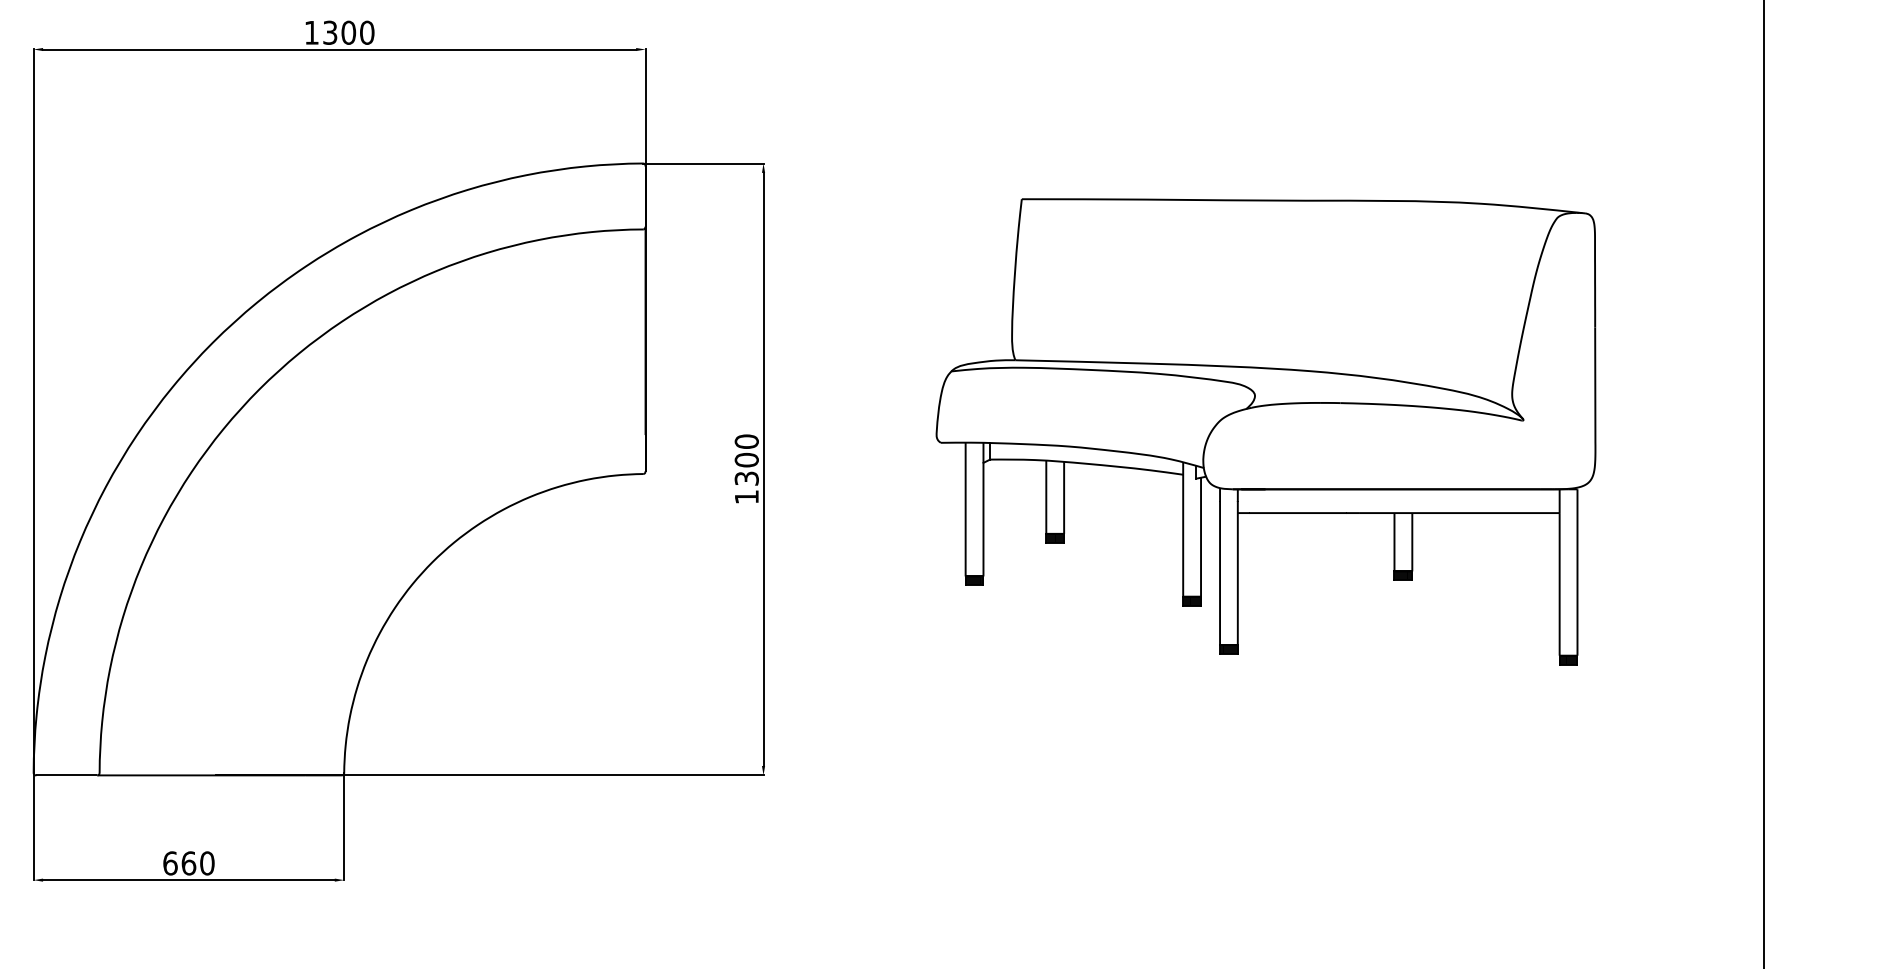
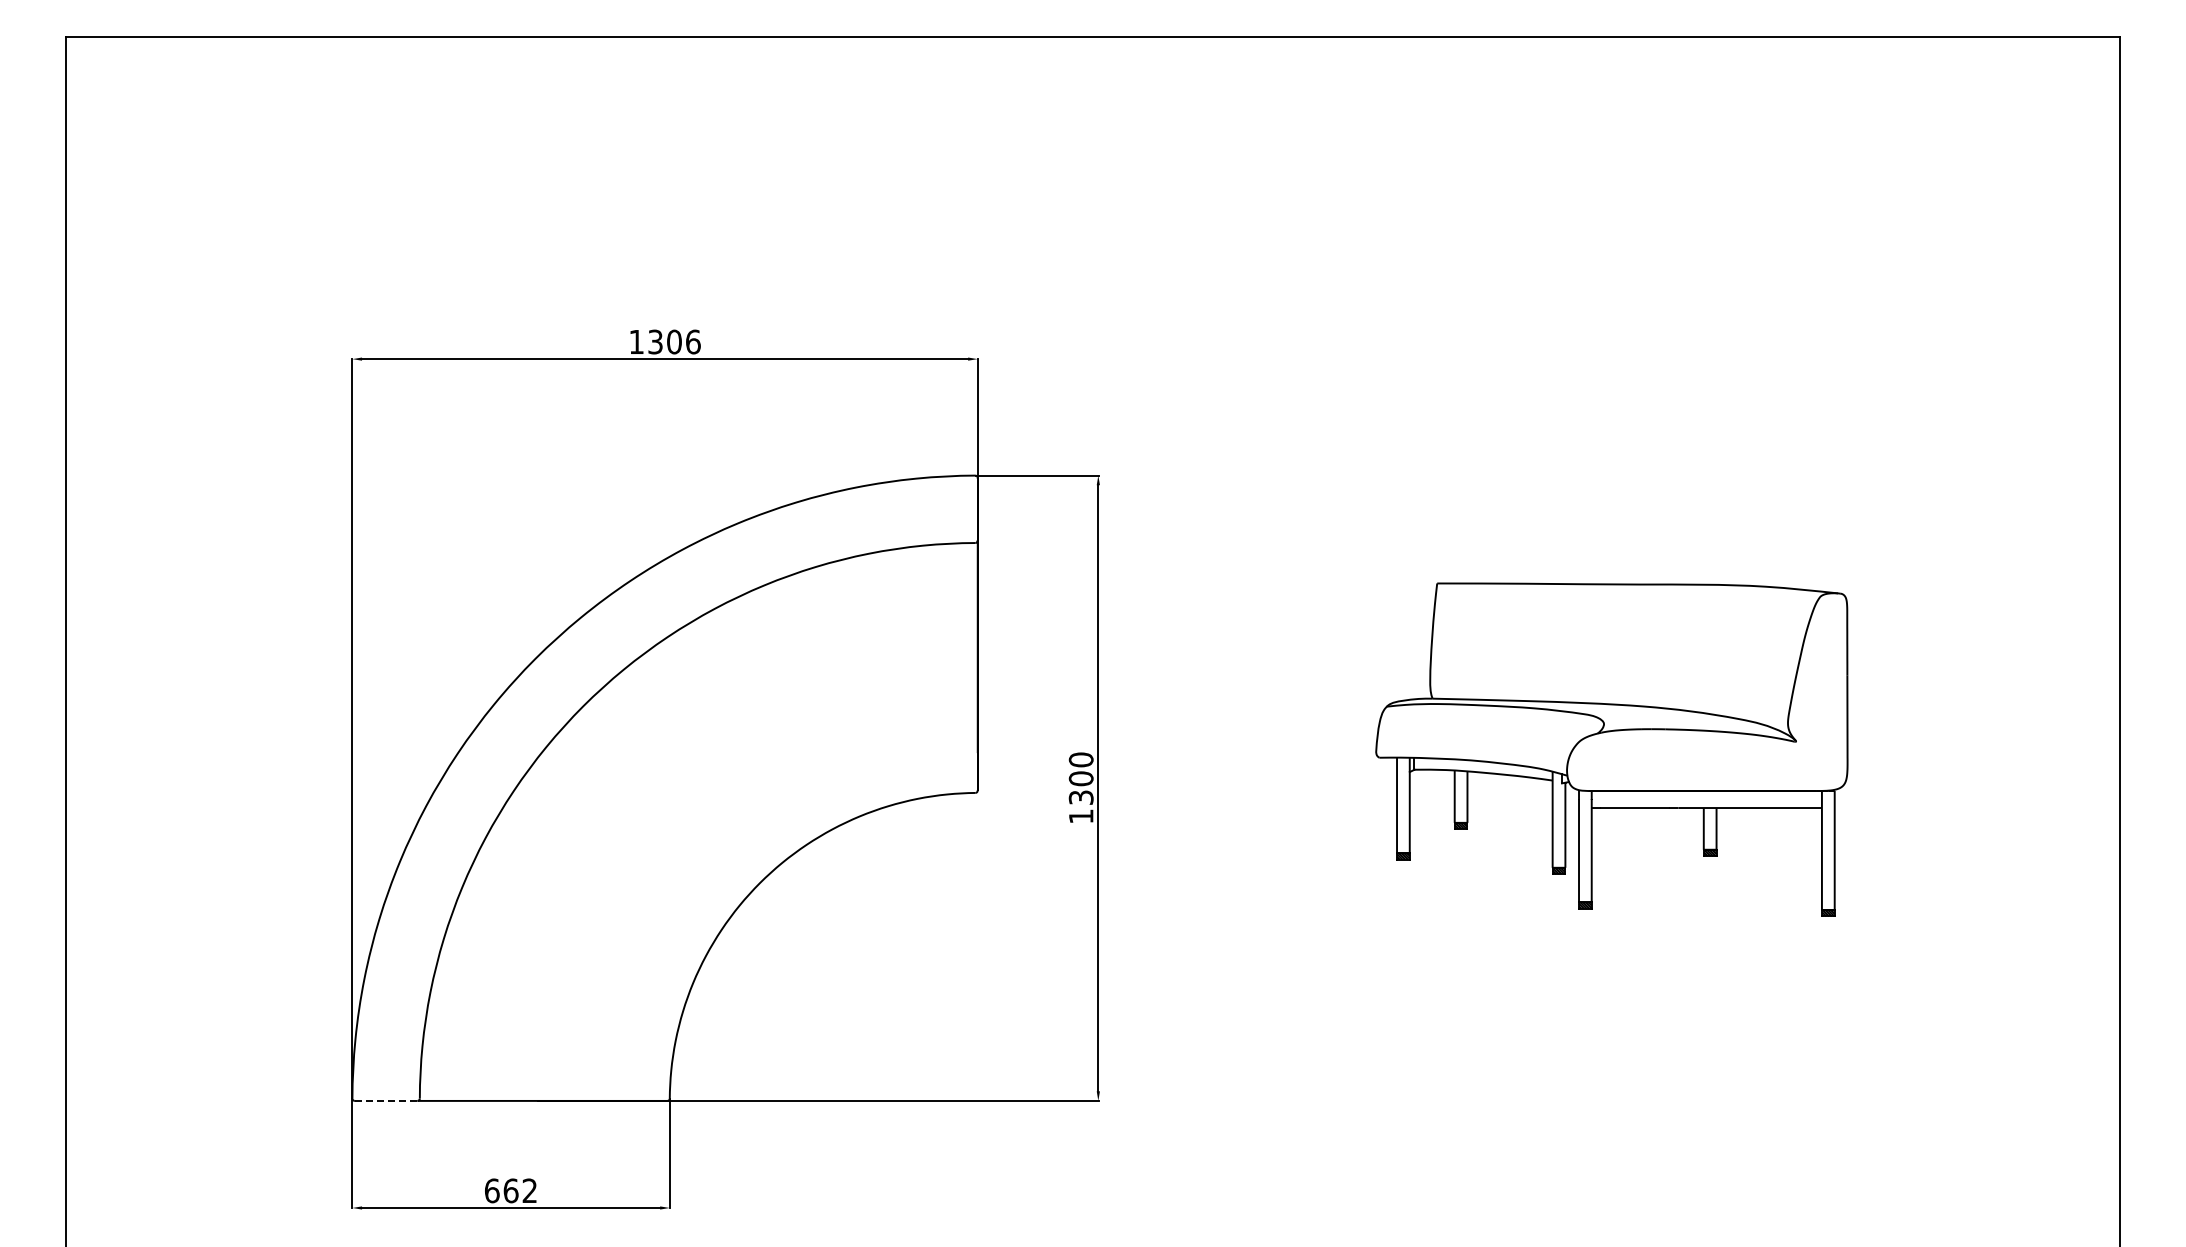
text: (367, 32) -> (693, 341), 1300 -> 1306
part: (1265, 431) -> (1611, 749), size x0.7
line: (67, 774) -> (386, 1100), solid -> dashed
text: (206, 863) -> (529, 1190), 660 -> 662

